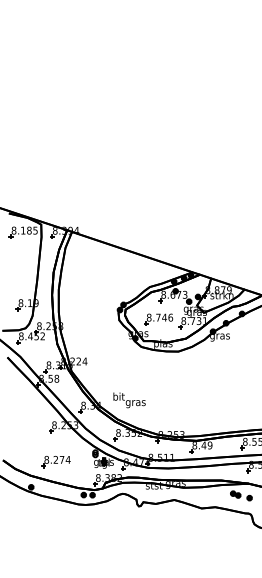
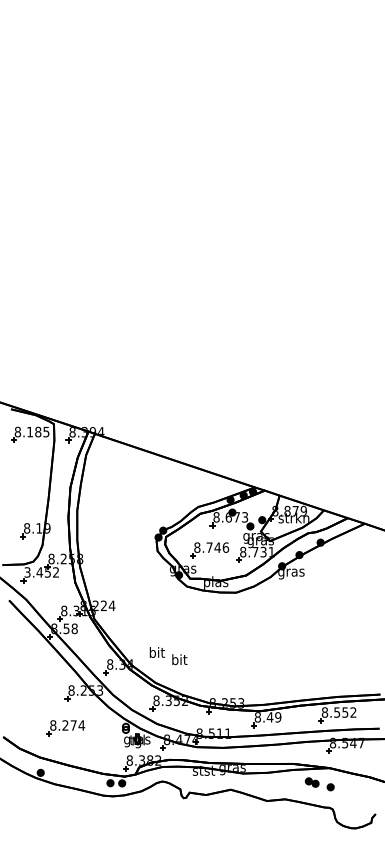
text: (21, 336) -> (27, 572), 8.452 -> 3.452
text: (135, 402) -> (179, 660), gras -> bit
part: (55, 462) -> (65, 728), moved

